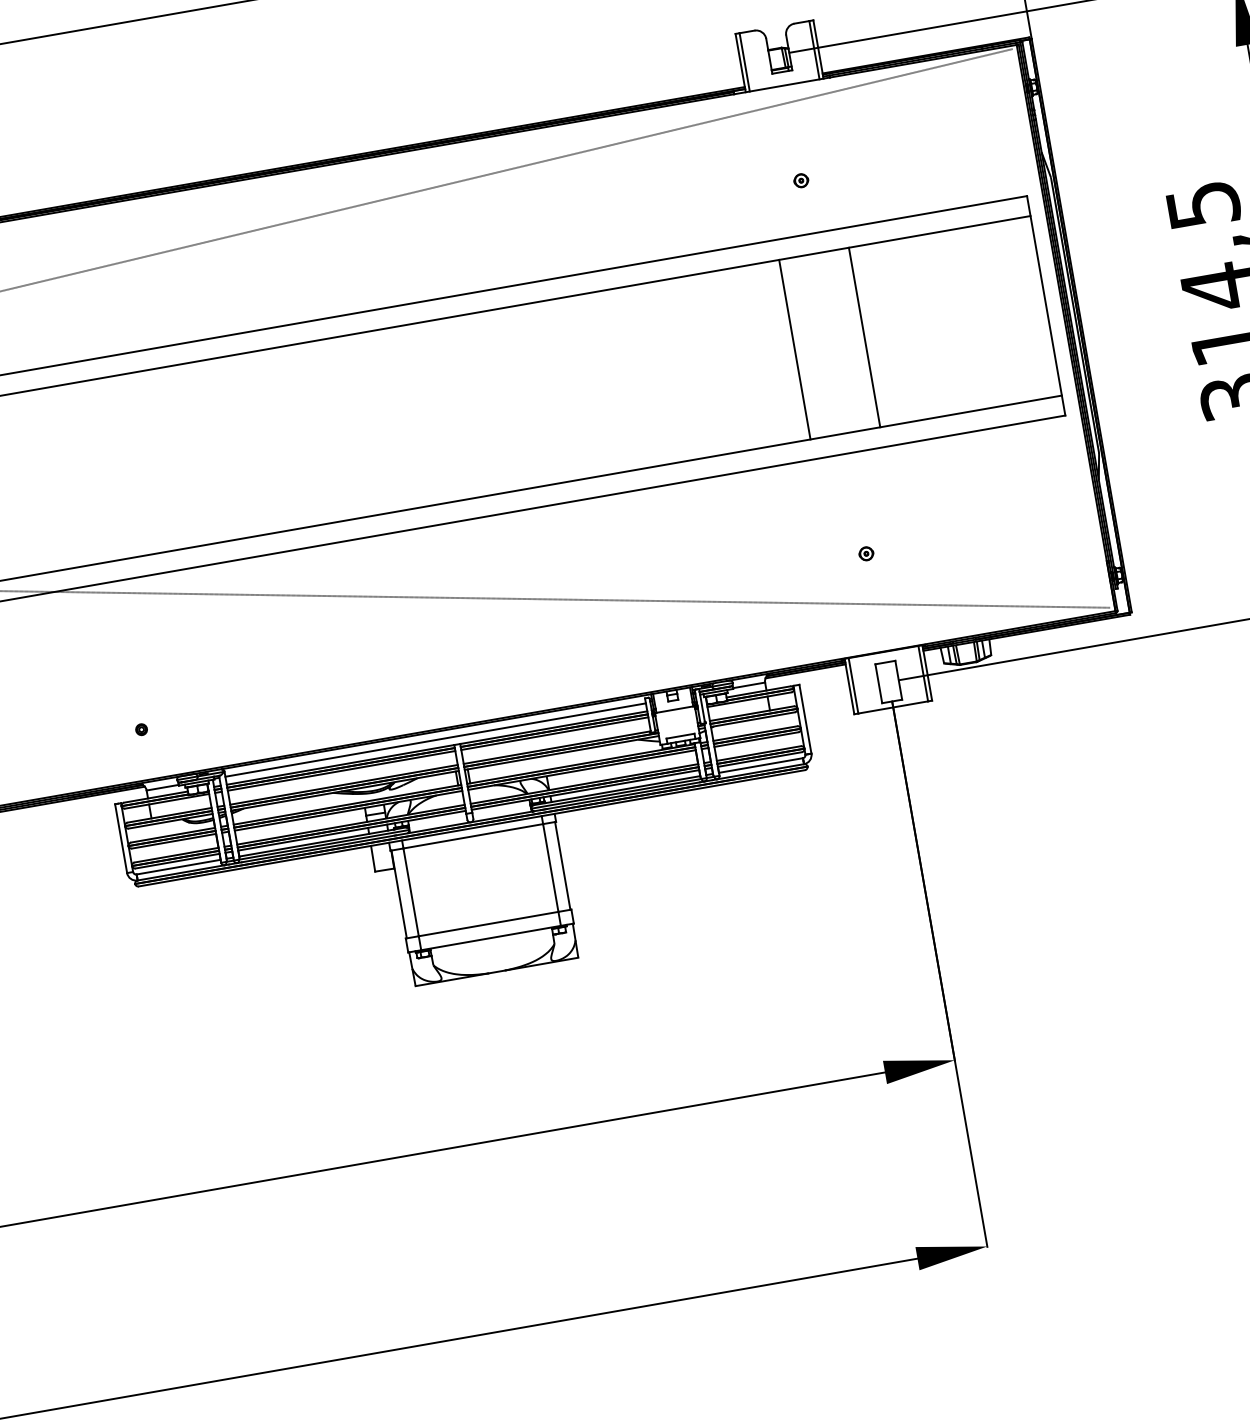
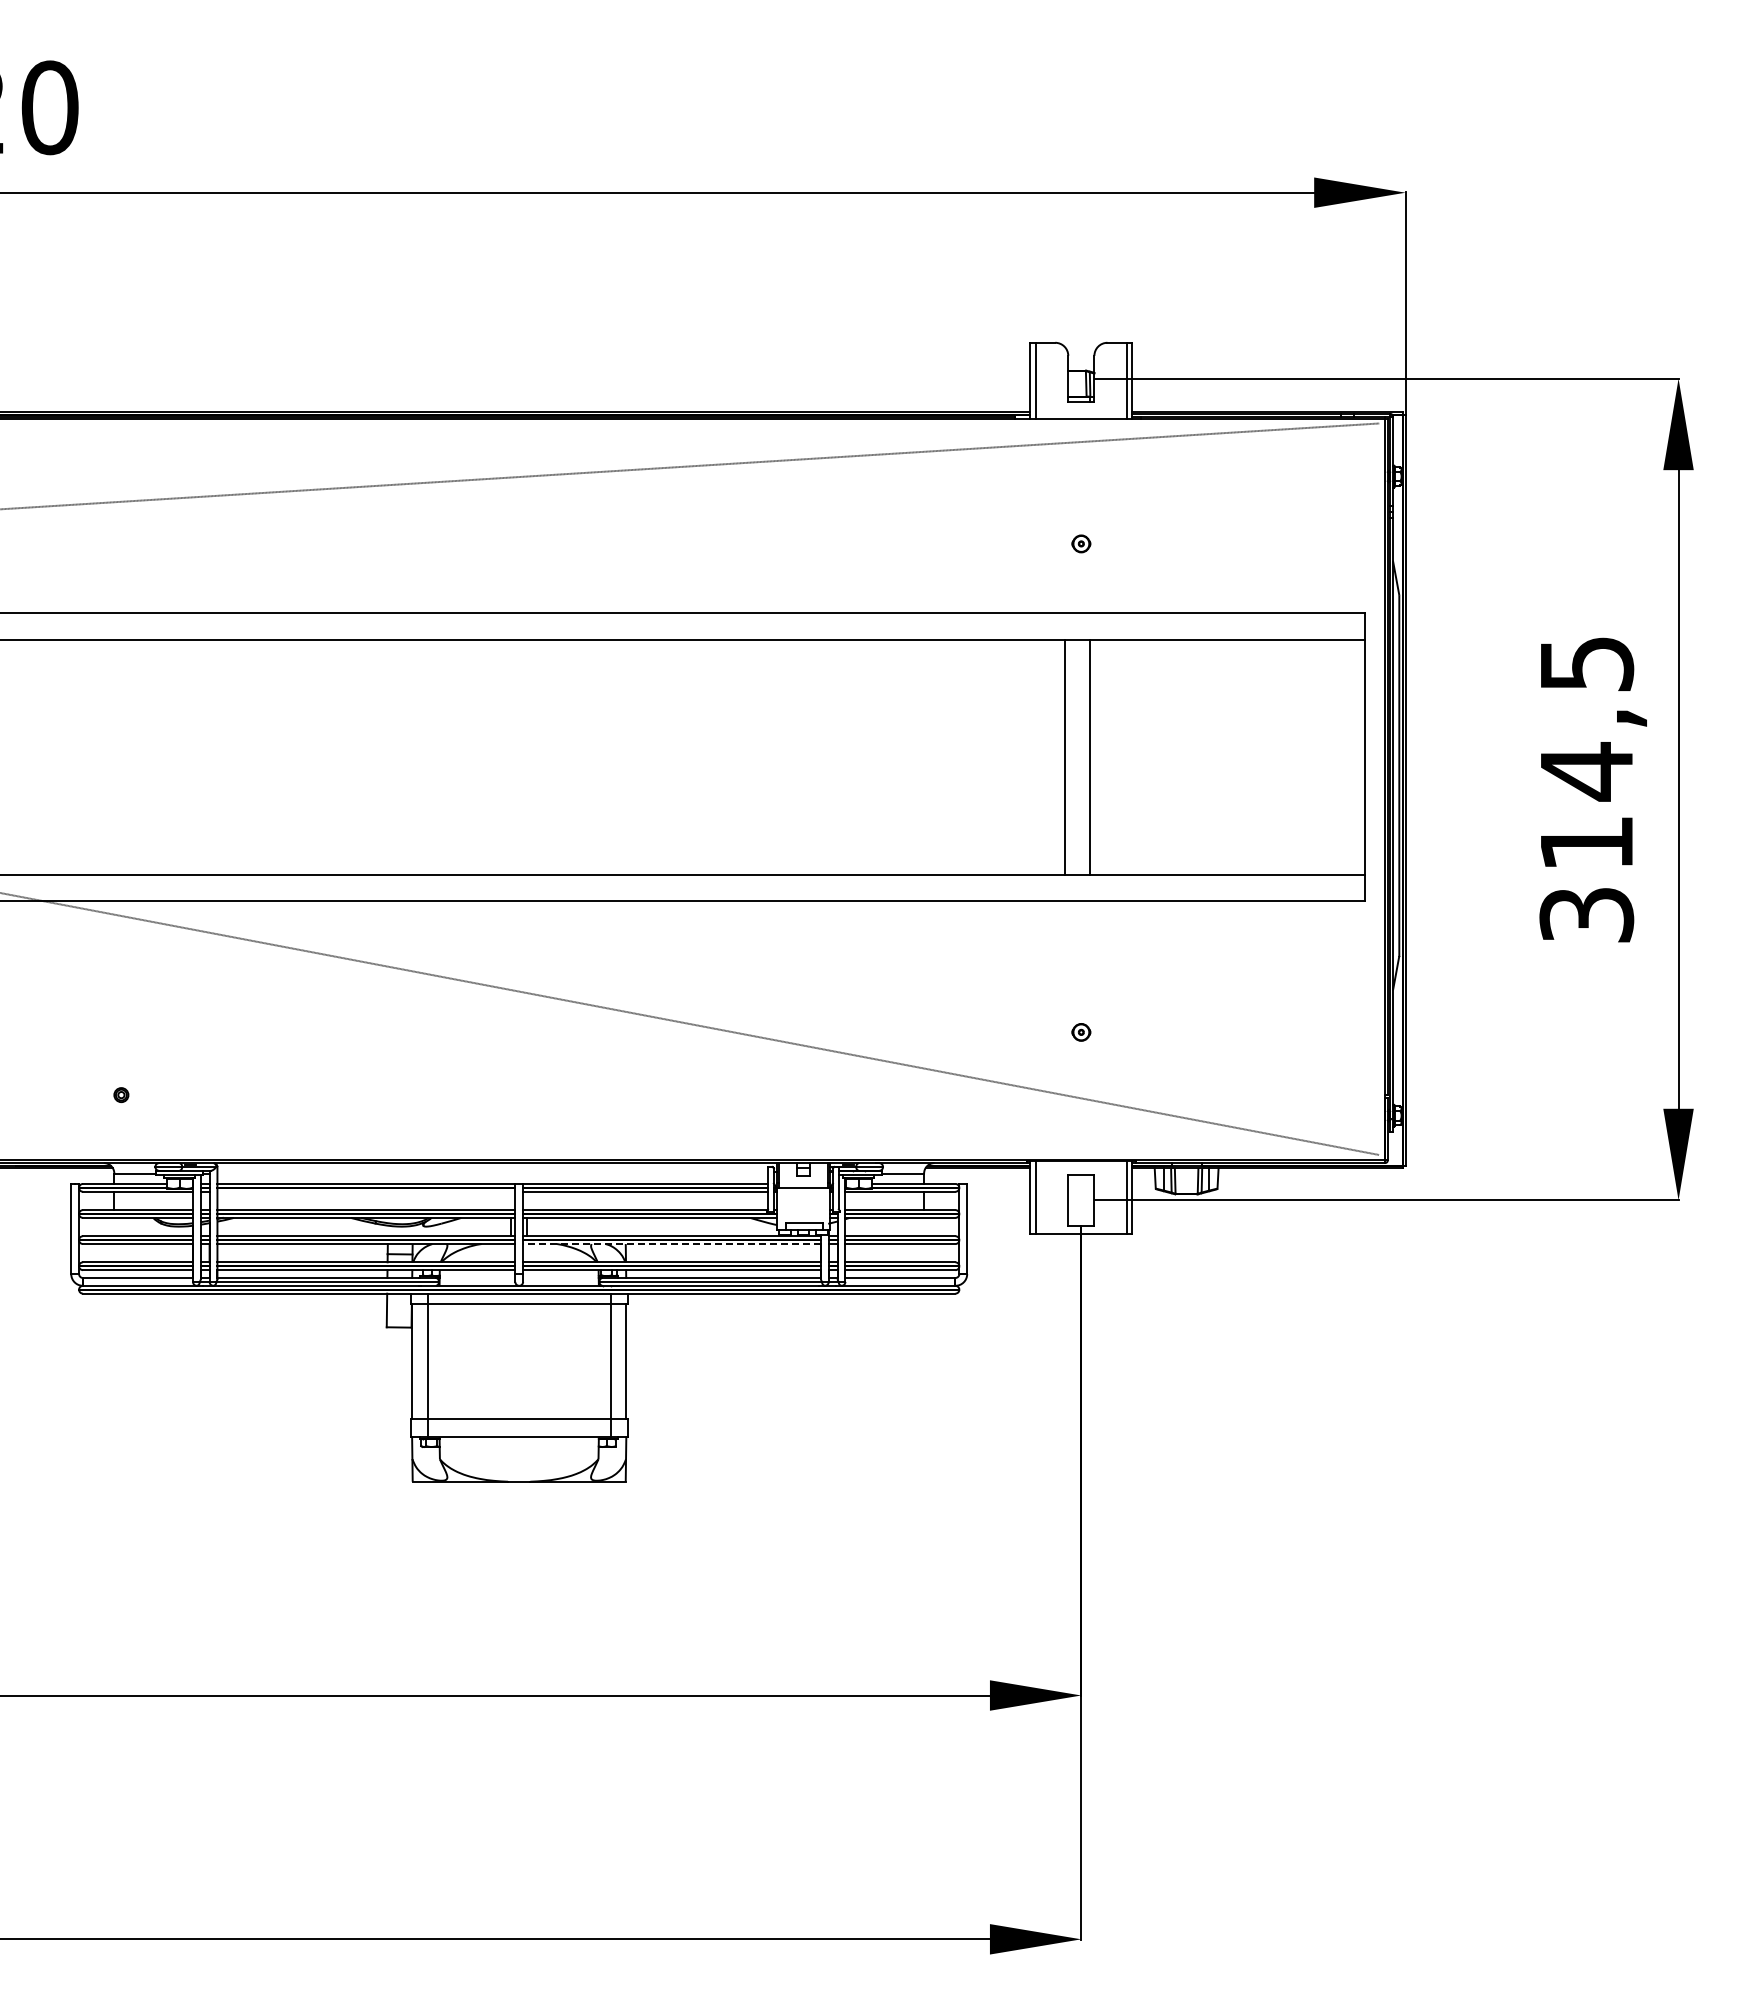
line: (864, 336) -> (1065, 756), moved
line: (794, 349) -> (1089, 756), moved
line: (435, 740) -> (492, 1173), removed
line: (341, 770) -> (366, 1191), removed
line: (582, 770) -> (672, 1244), solid -> dashed

